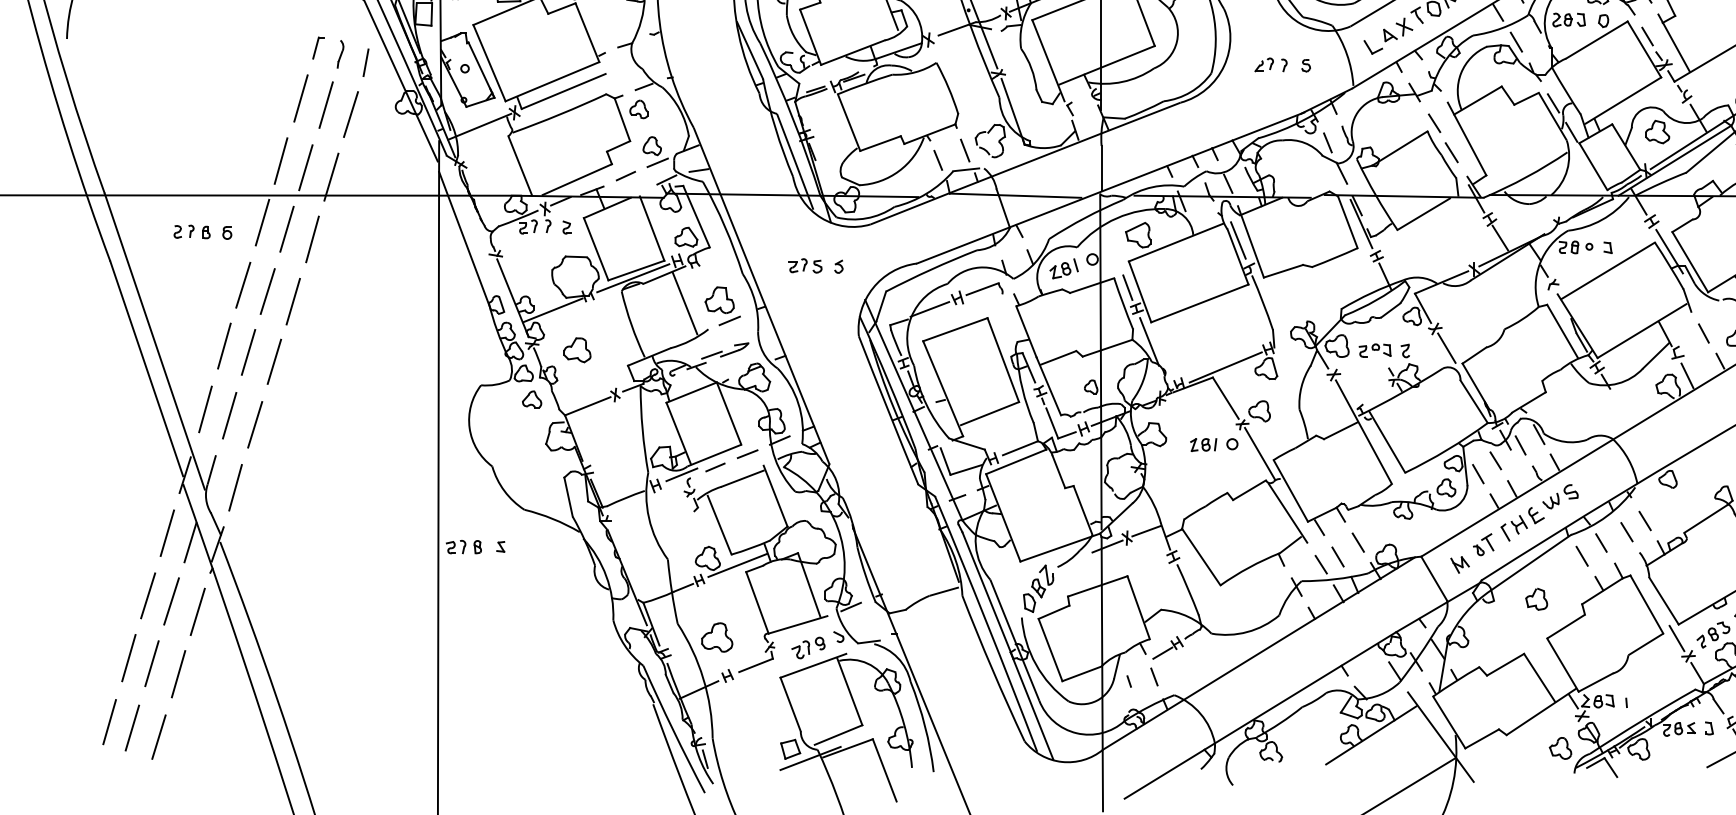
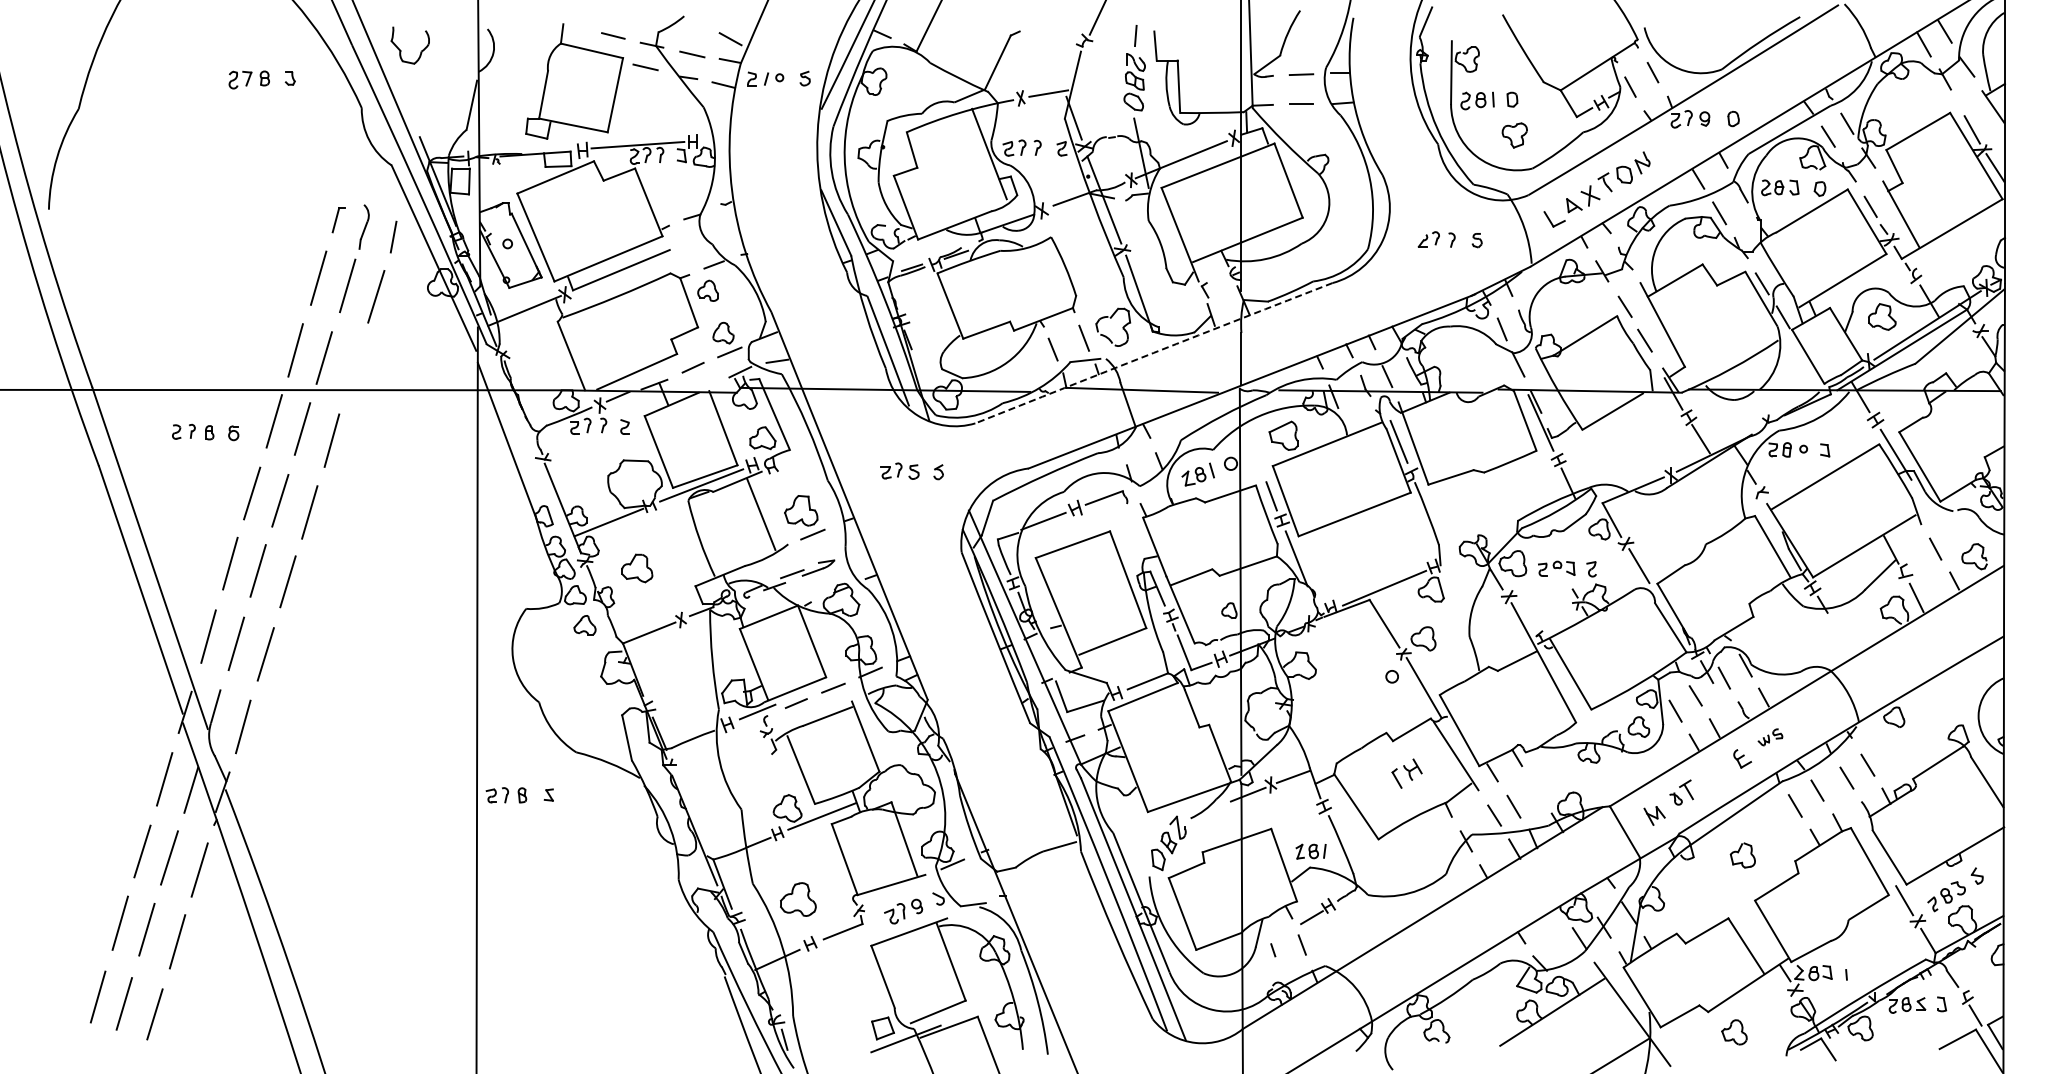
part: (340, 54) -> (364, 227), size x1.4
arc: (1025, 162) -> (1153, 352), solid -> dashed
line: (331, 176) -> (353, 368), removed
part: (1203, 444) -> (1310, 851), moved
part: (1560, 496) -> (1770, 737), size x0.6
part: (1513, 528) -> (1406, 773), moved
line: (1357, 542) -> (1536, 789), removed
part: (1560, 748) -> (1734, 1032), moved

